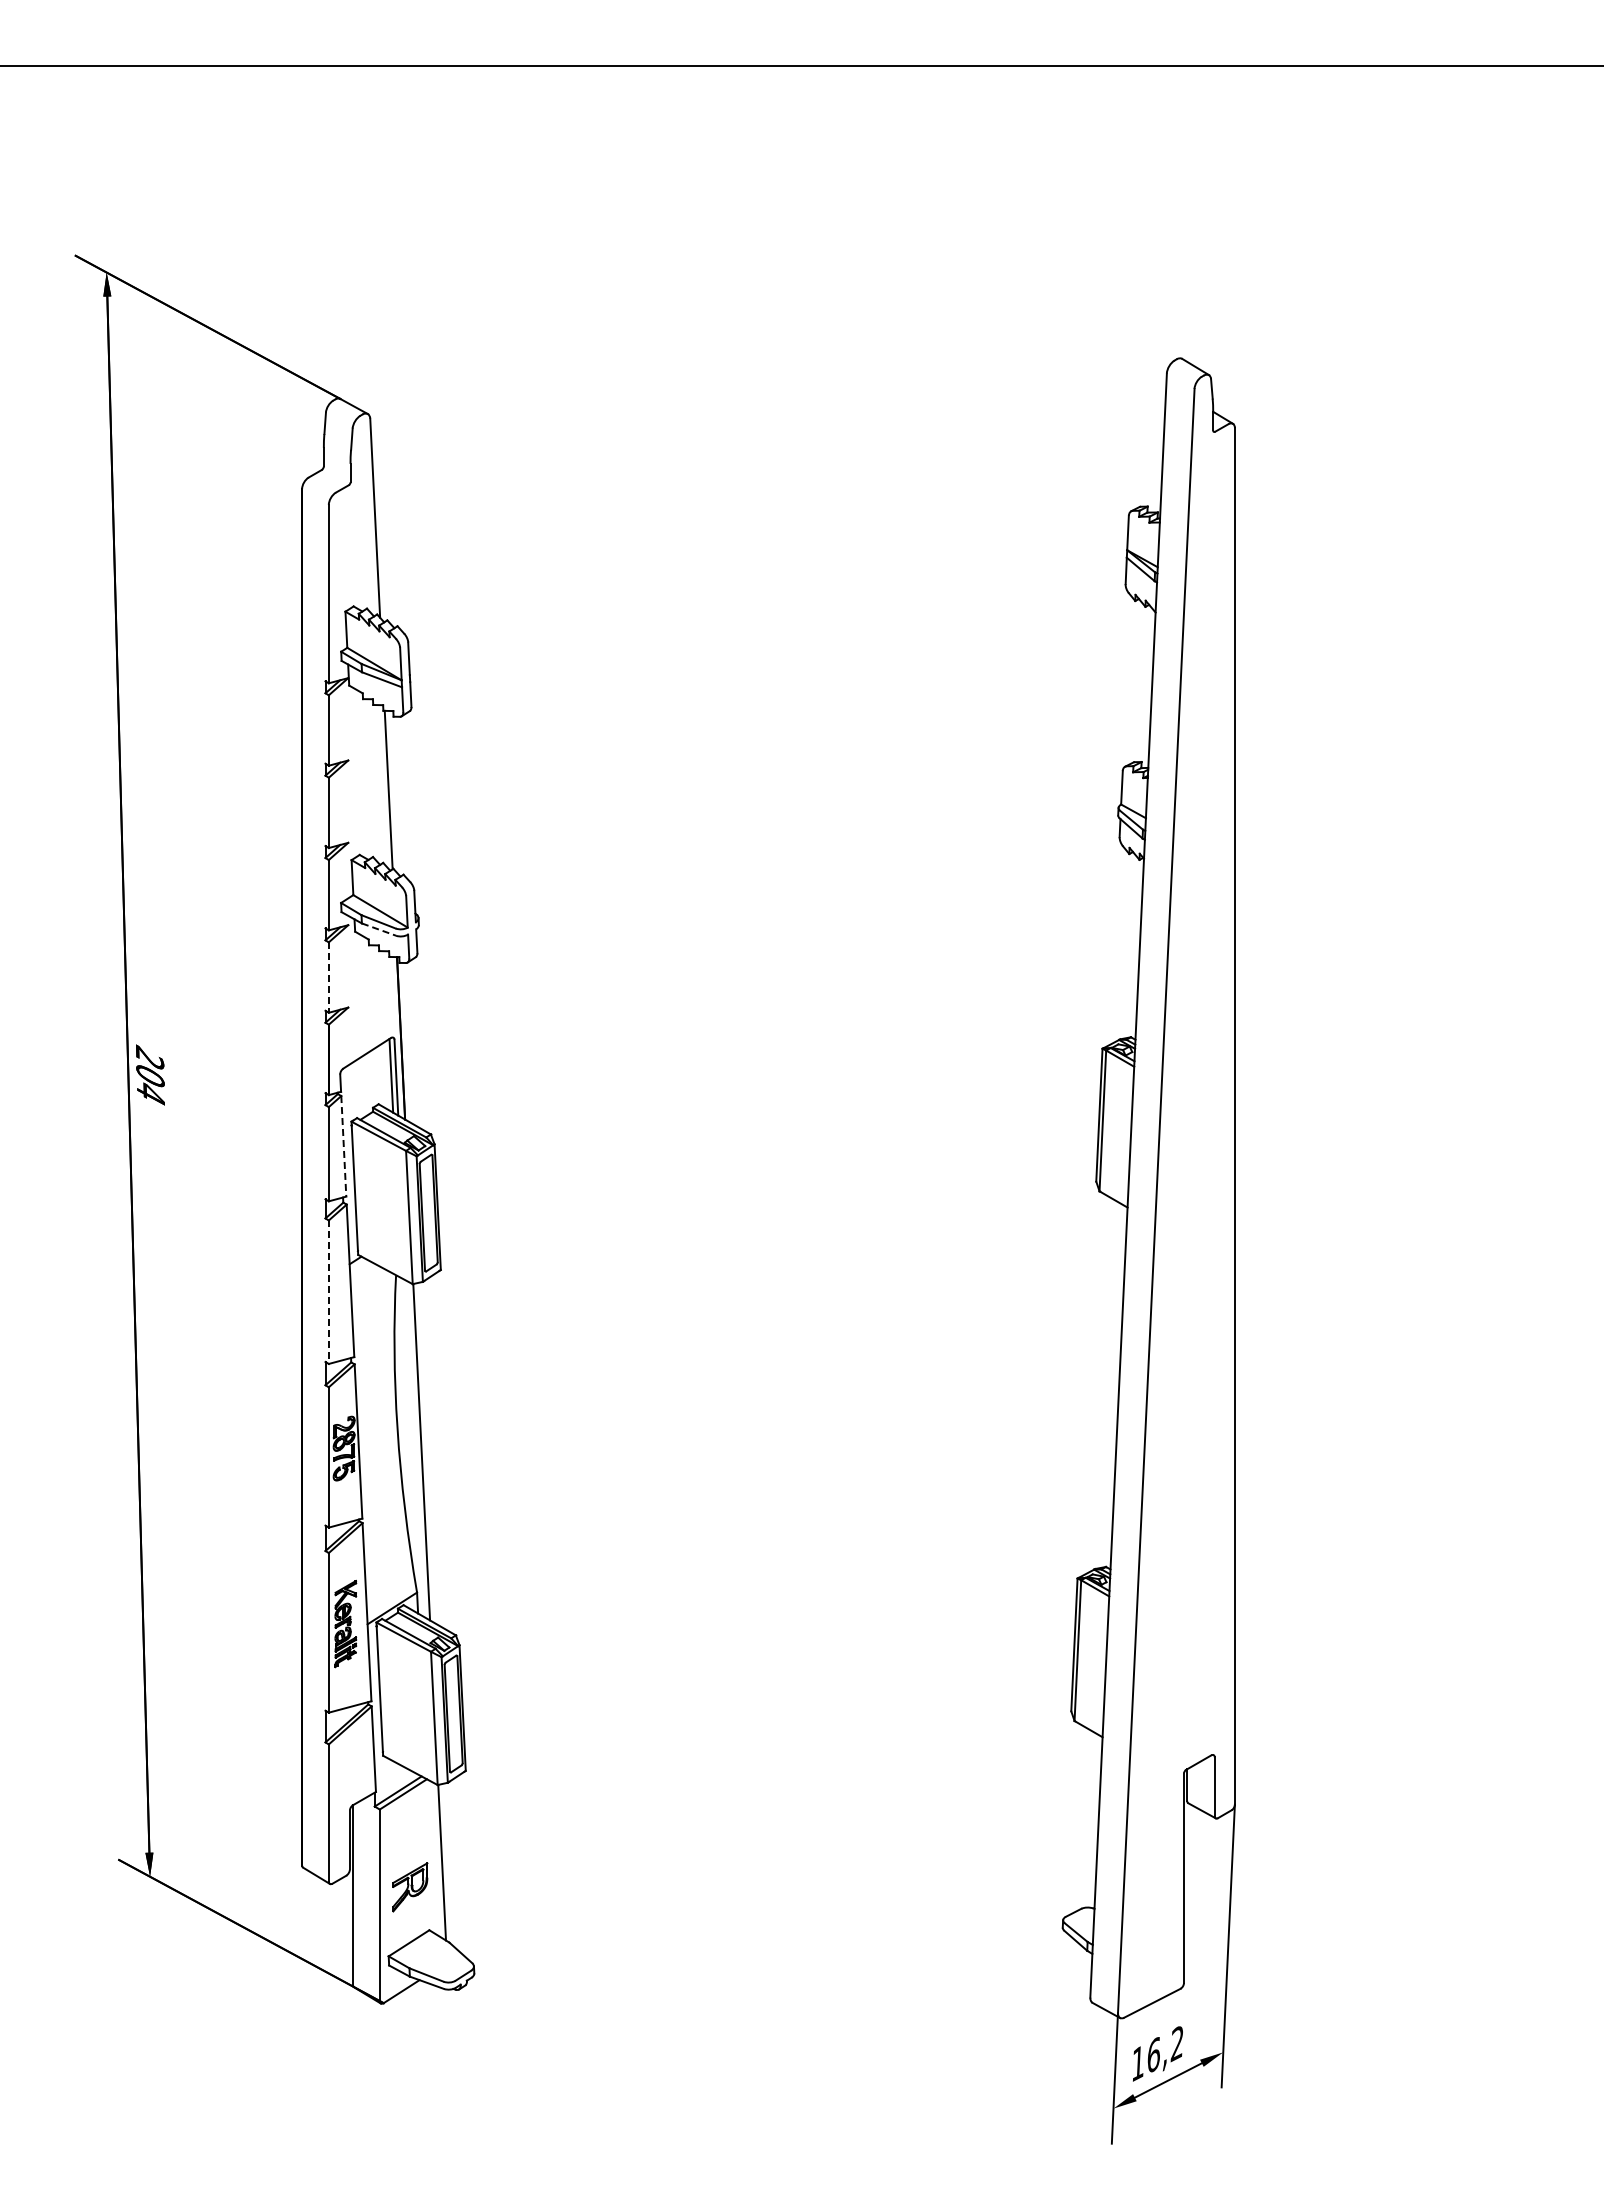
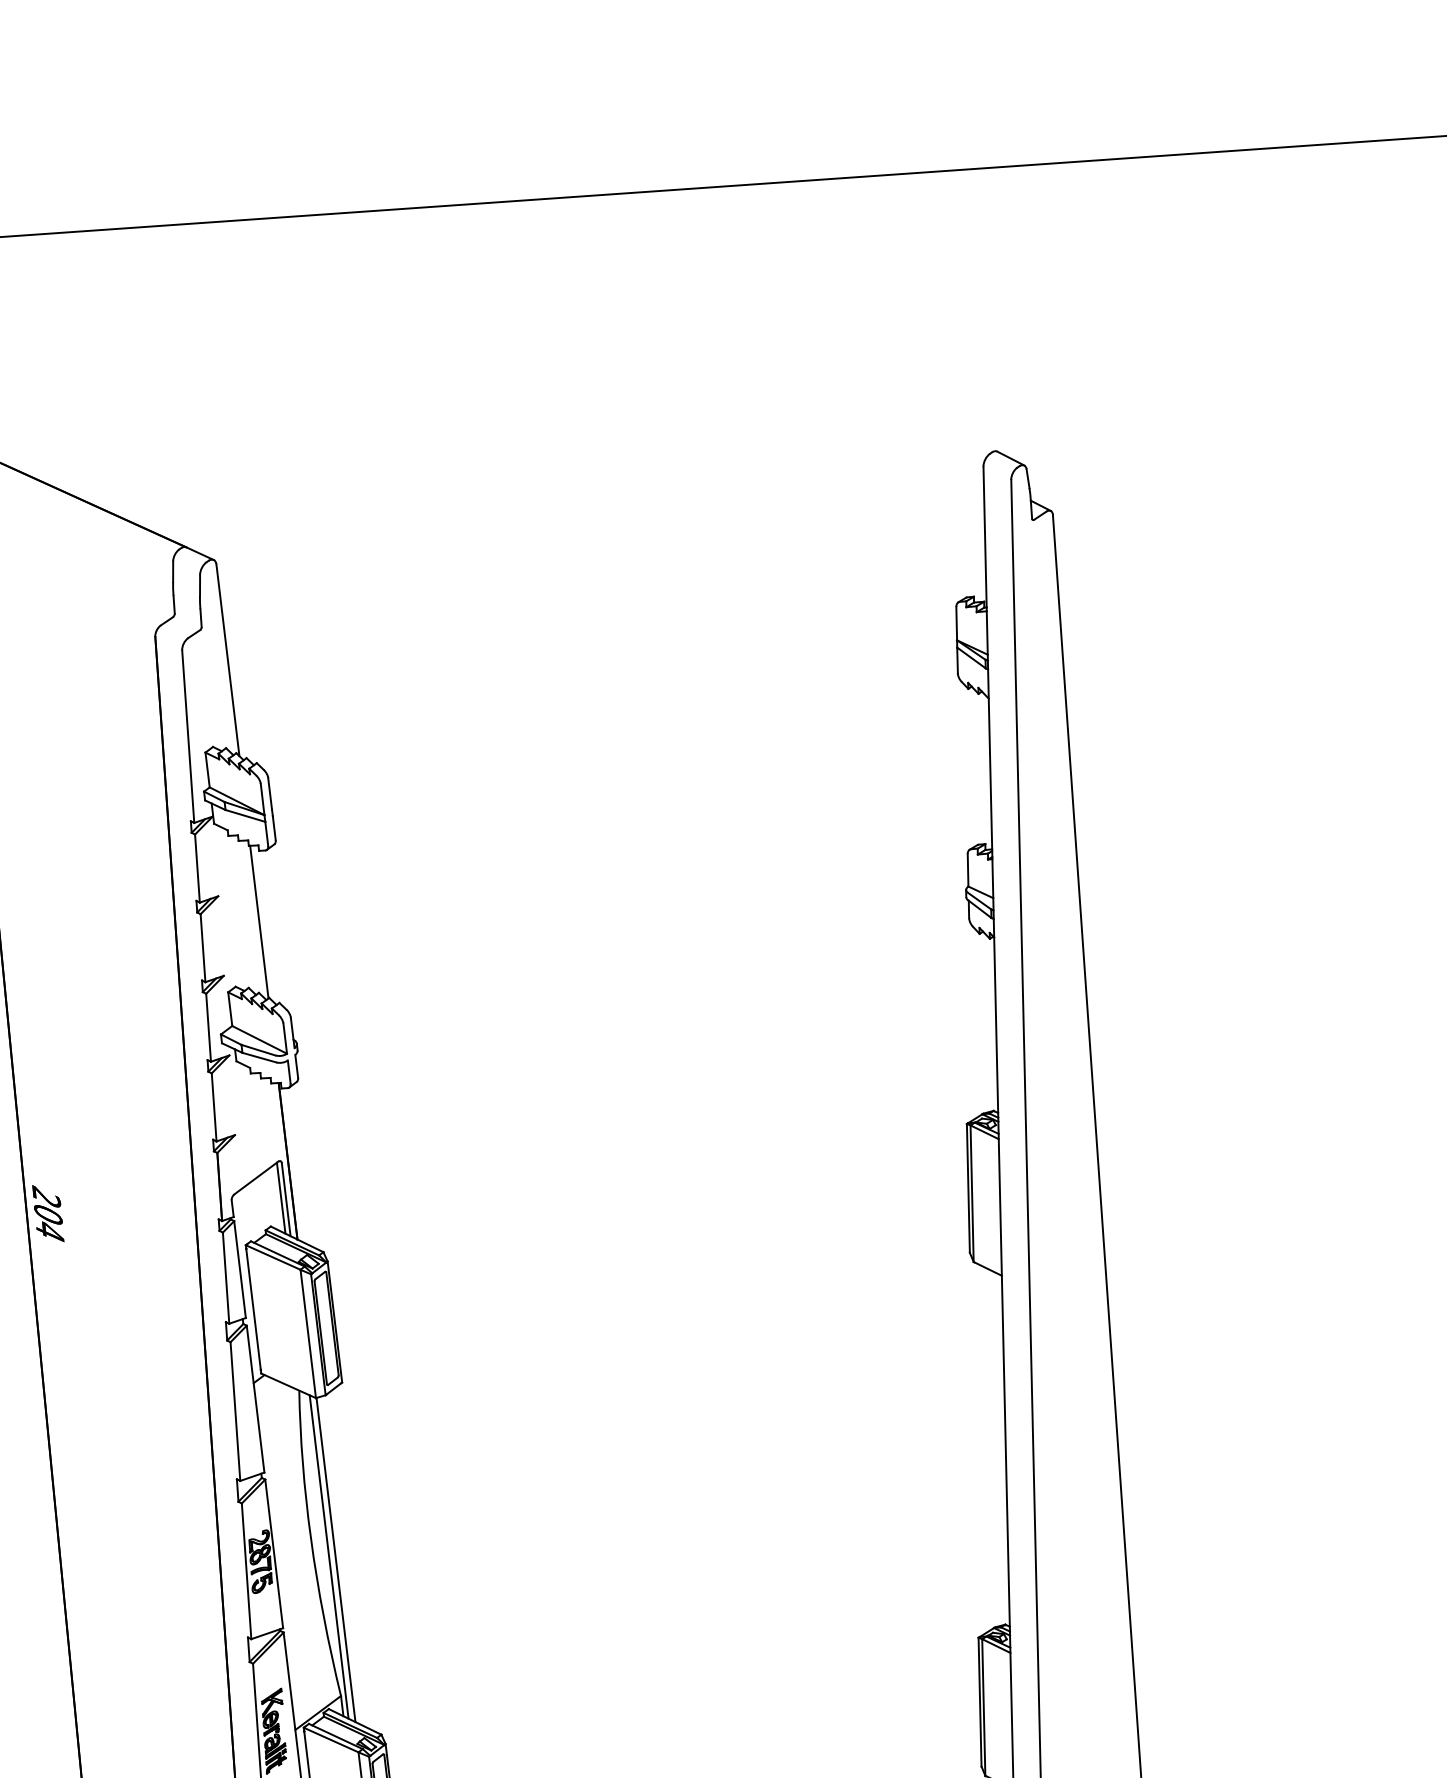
line: (379, 929) -> (259, 1057), dashed -> solid
line: (328, 978) -> (213, 1108), dashed -> solid
line: (343, 1146) -> (239, 1269), dashed -> solid
line: (328, 1292) -> (235, 1411), dashed -> solid
line: (414, 1448) -> (328, 1556), added

